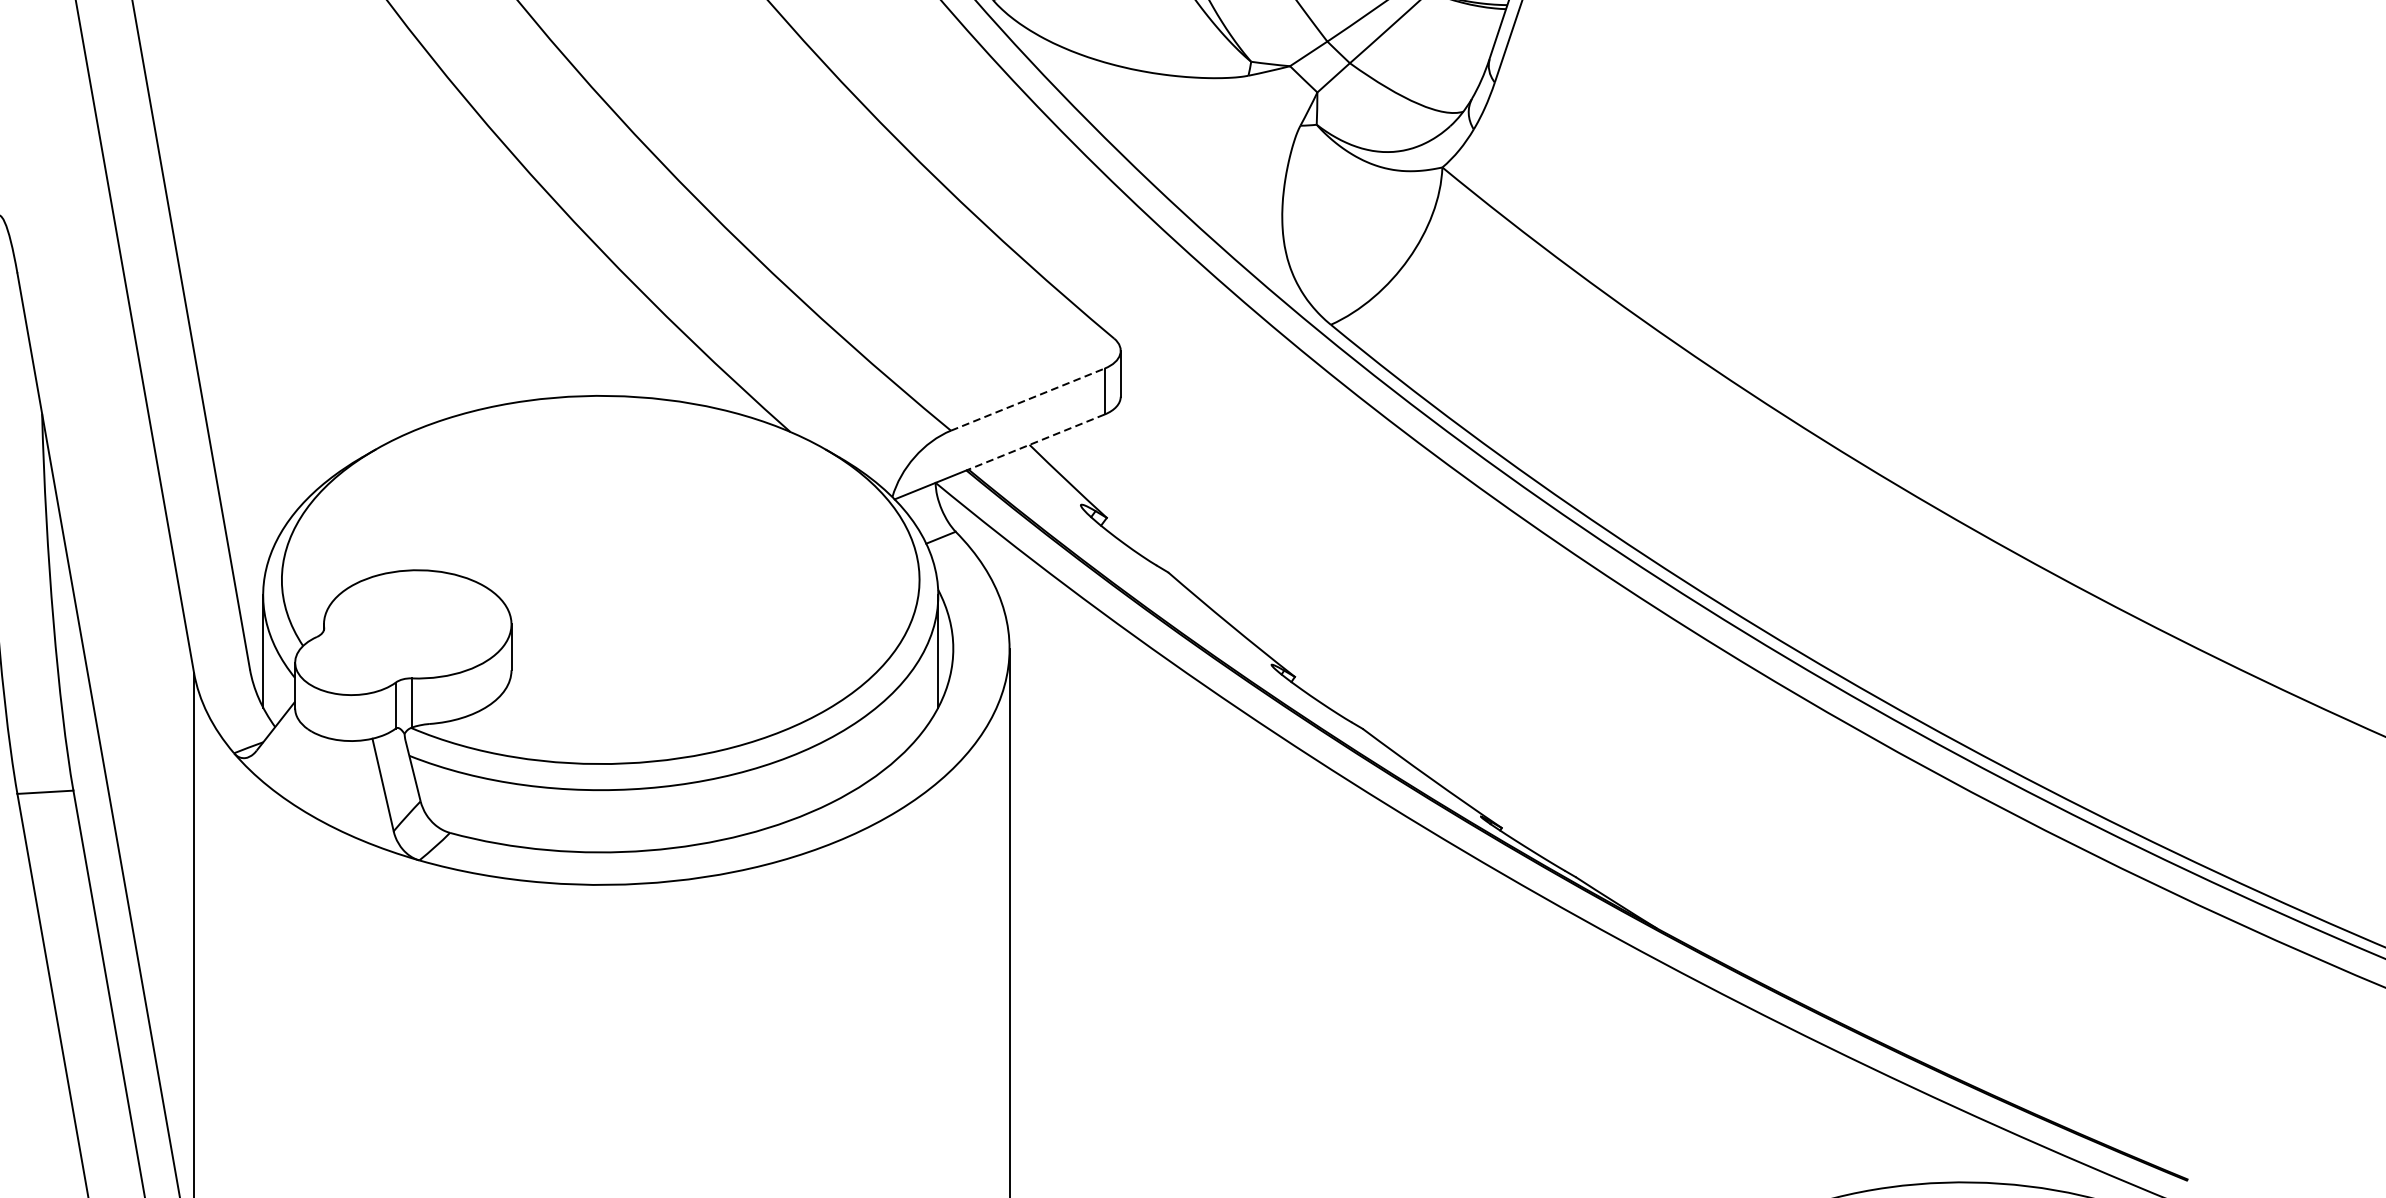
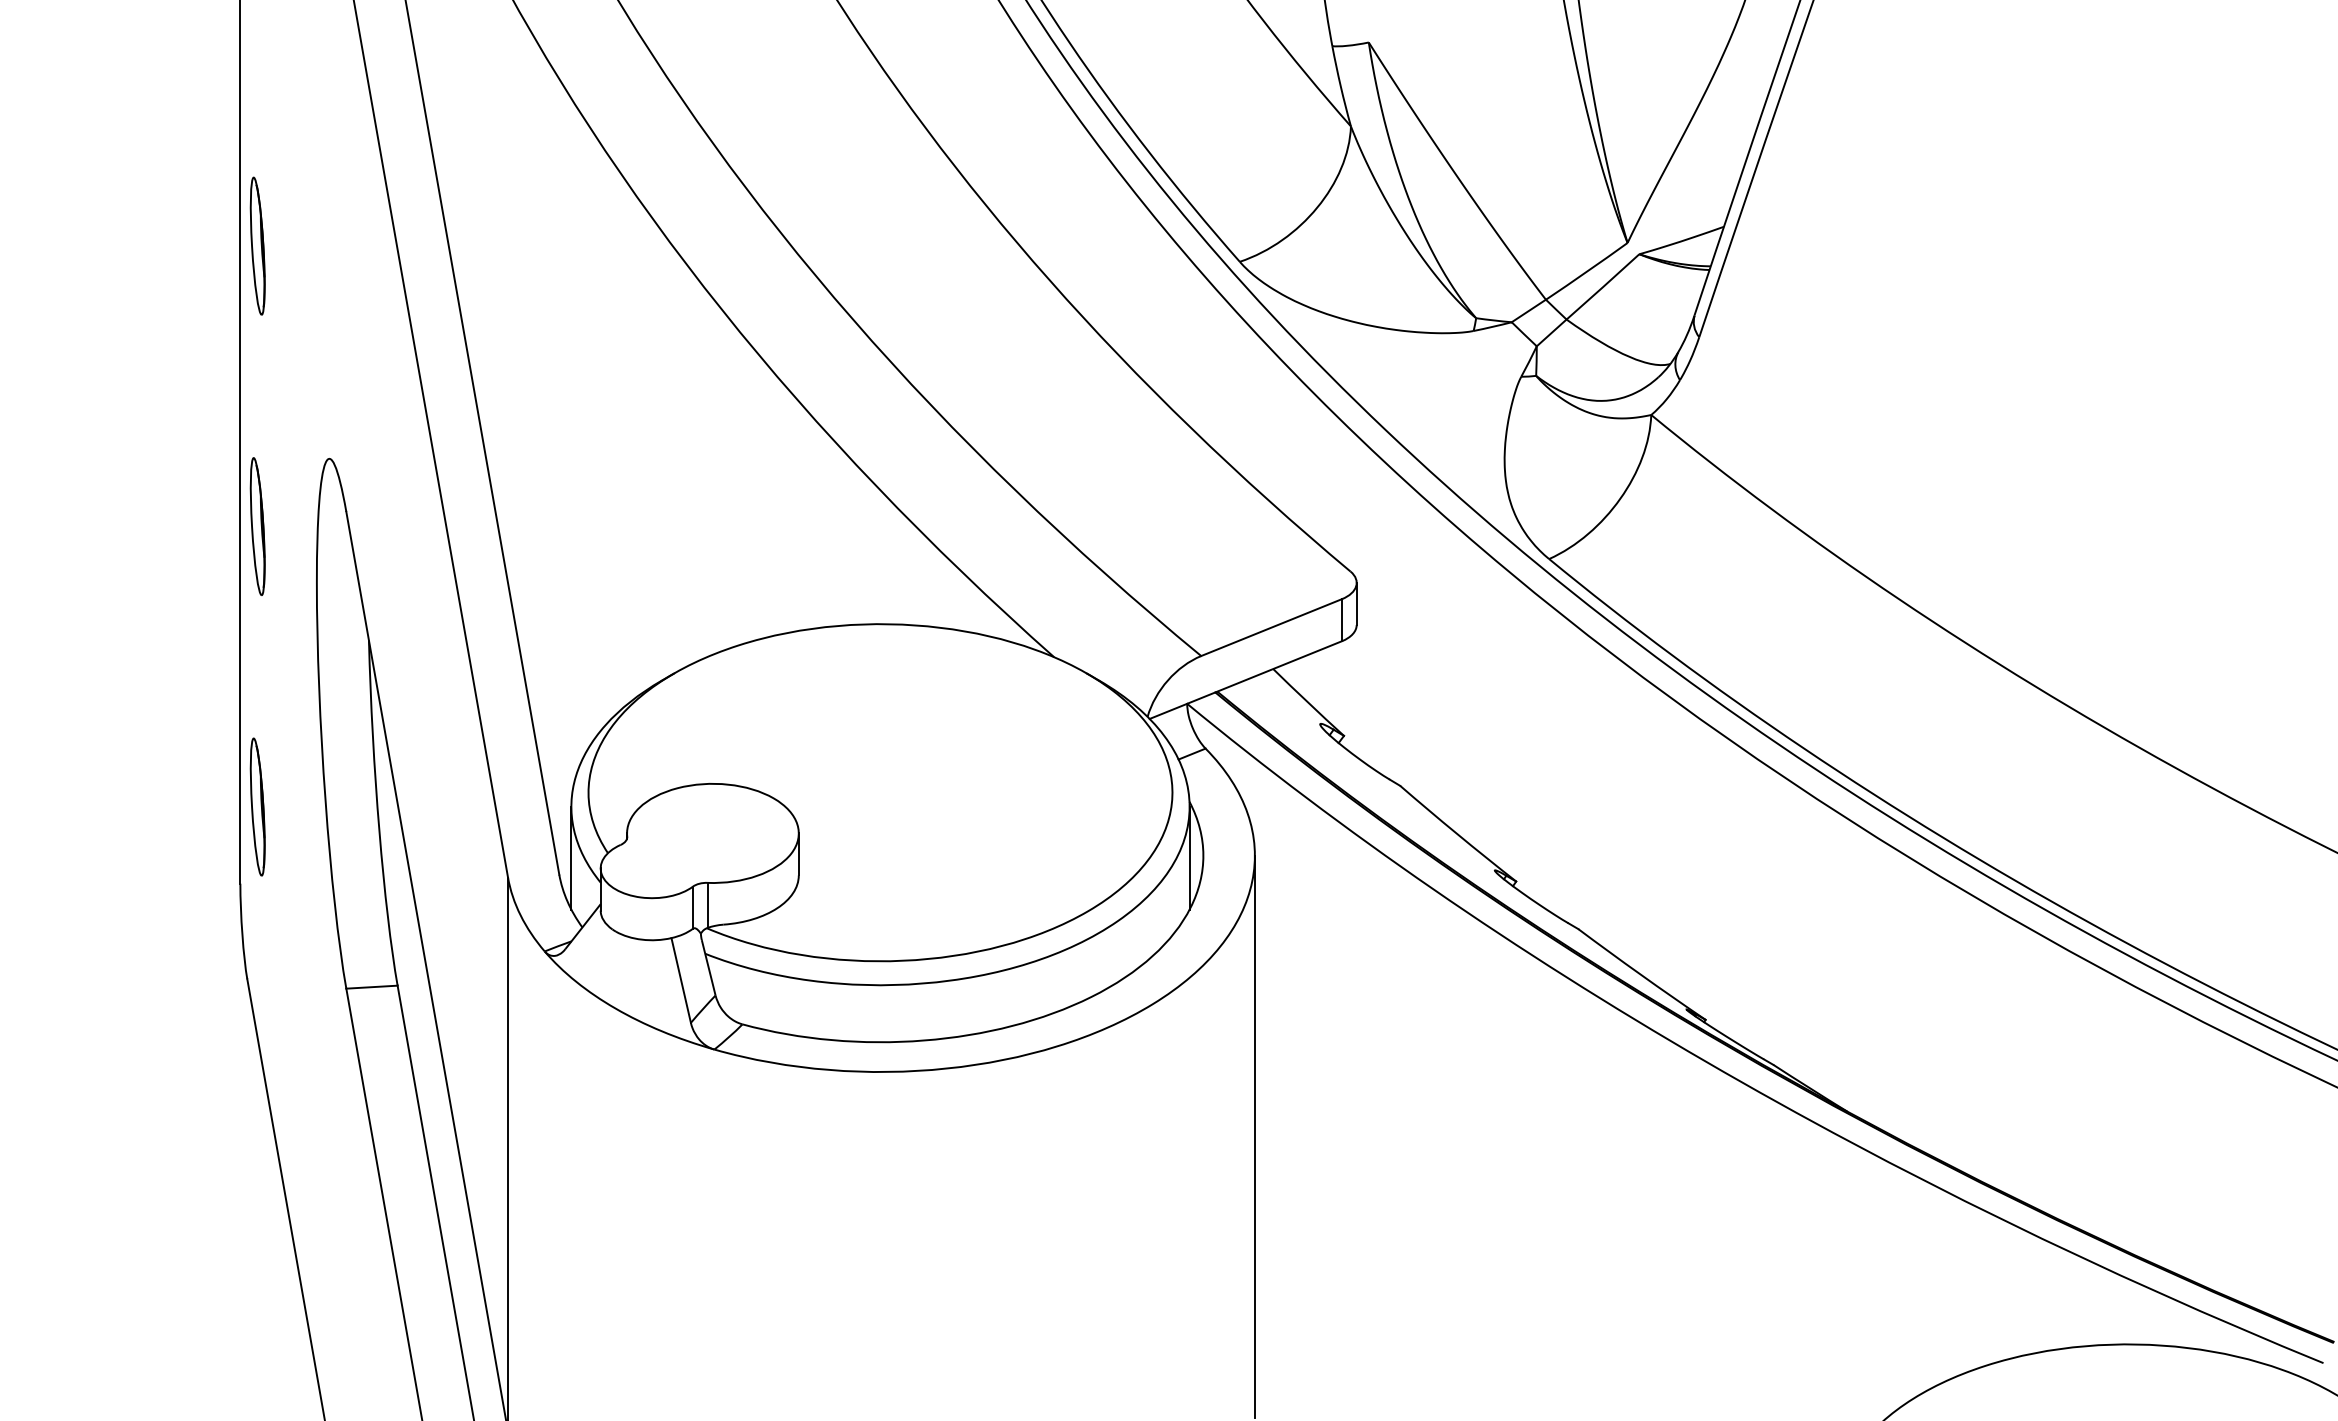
line: (1027, 399) -> (1271, 627), dashed -> solid
line: (1035, 443) -> (1278, 667), dashed -> solid

